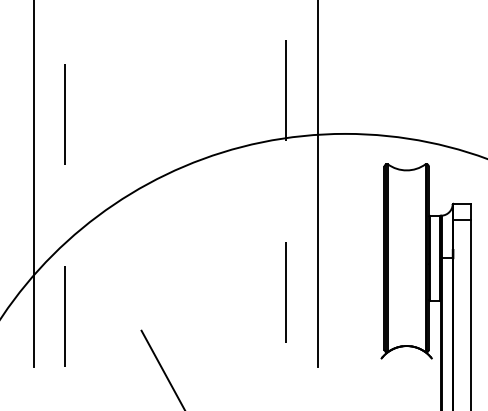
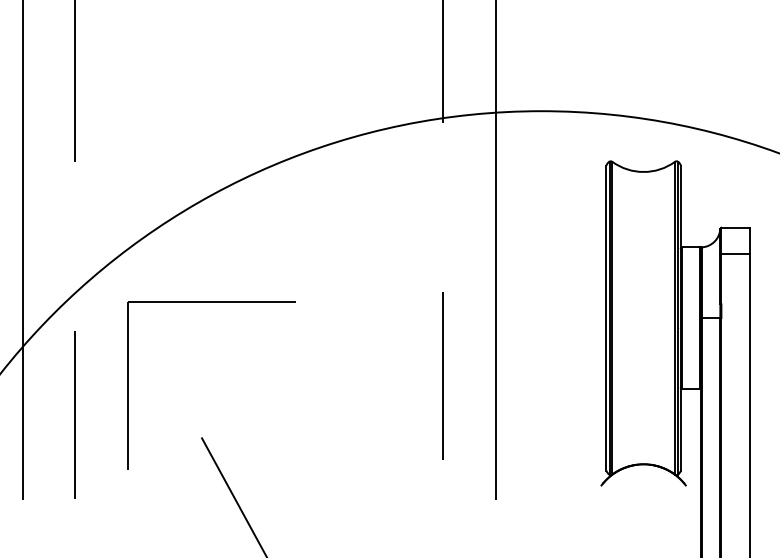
part: (146, 249) -> (210, 303), added

